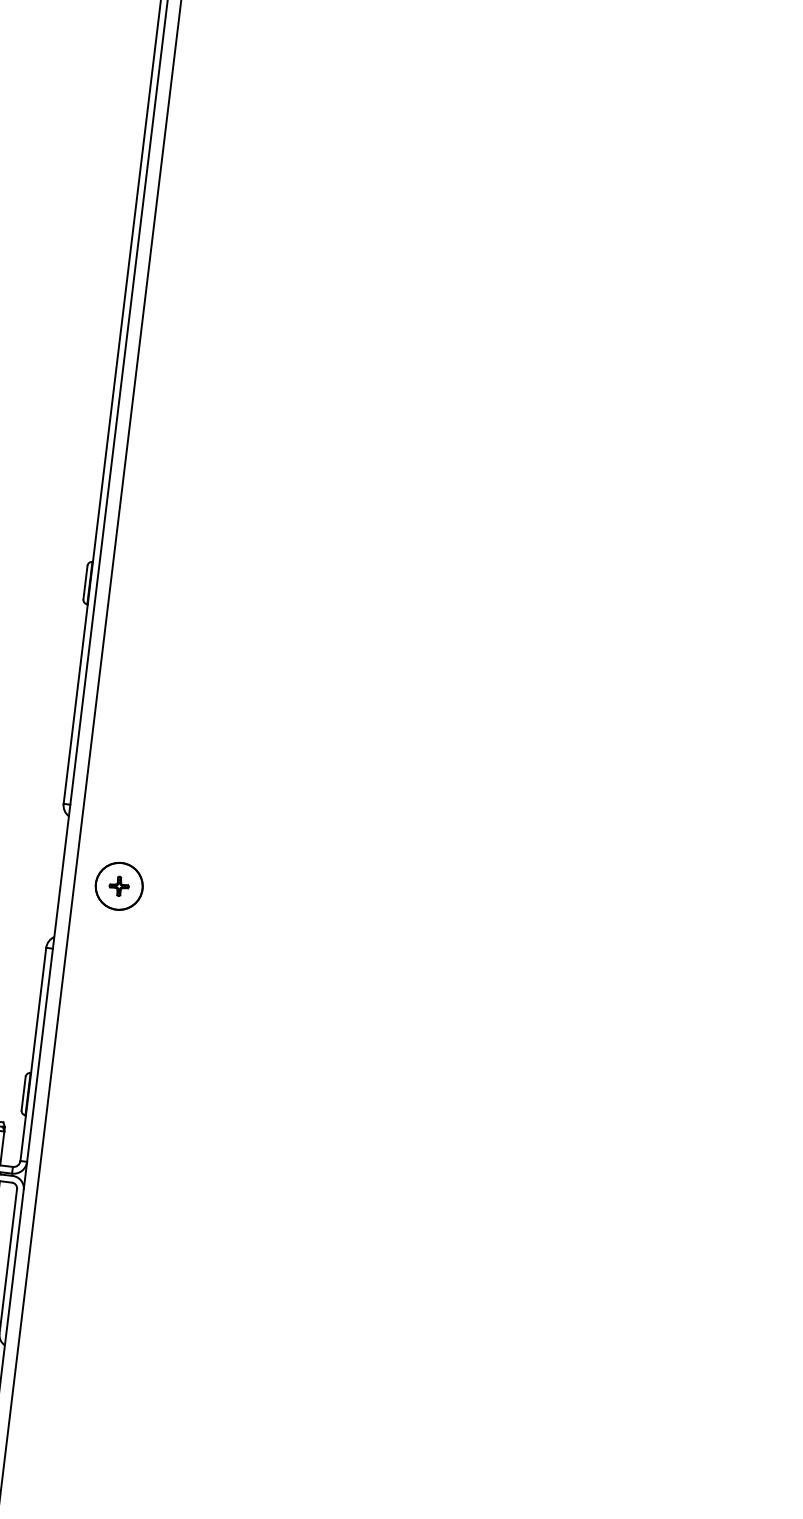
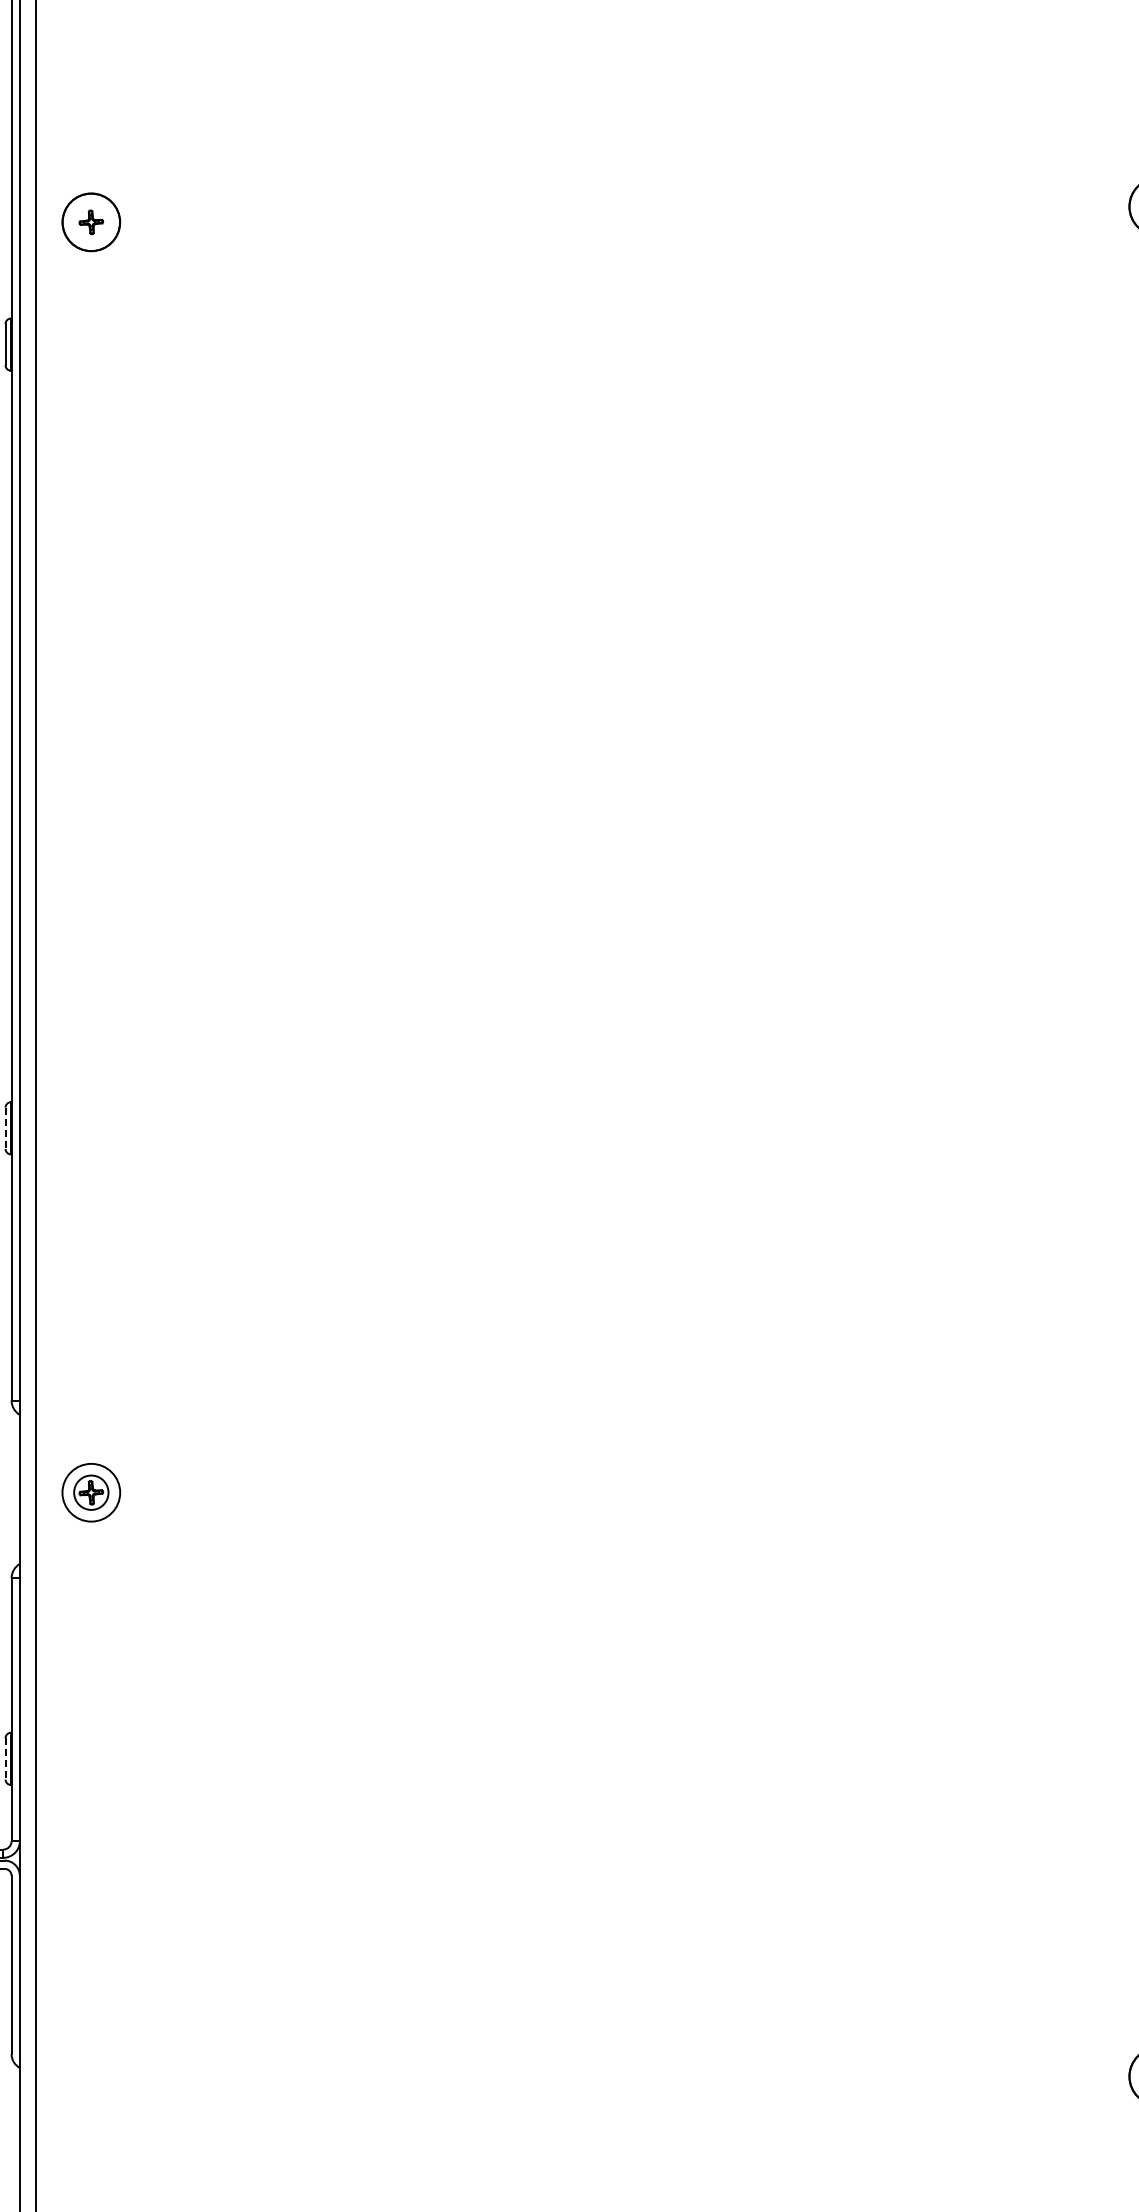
line: (85, 582) -> (5, 1128), solid -> dashed
circle: (119, 886) -> (91, 1492), size x0.6
line: (23, 1093) -> (5, 1758), solid -> dashed

